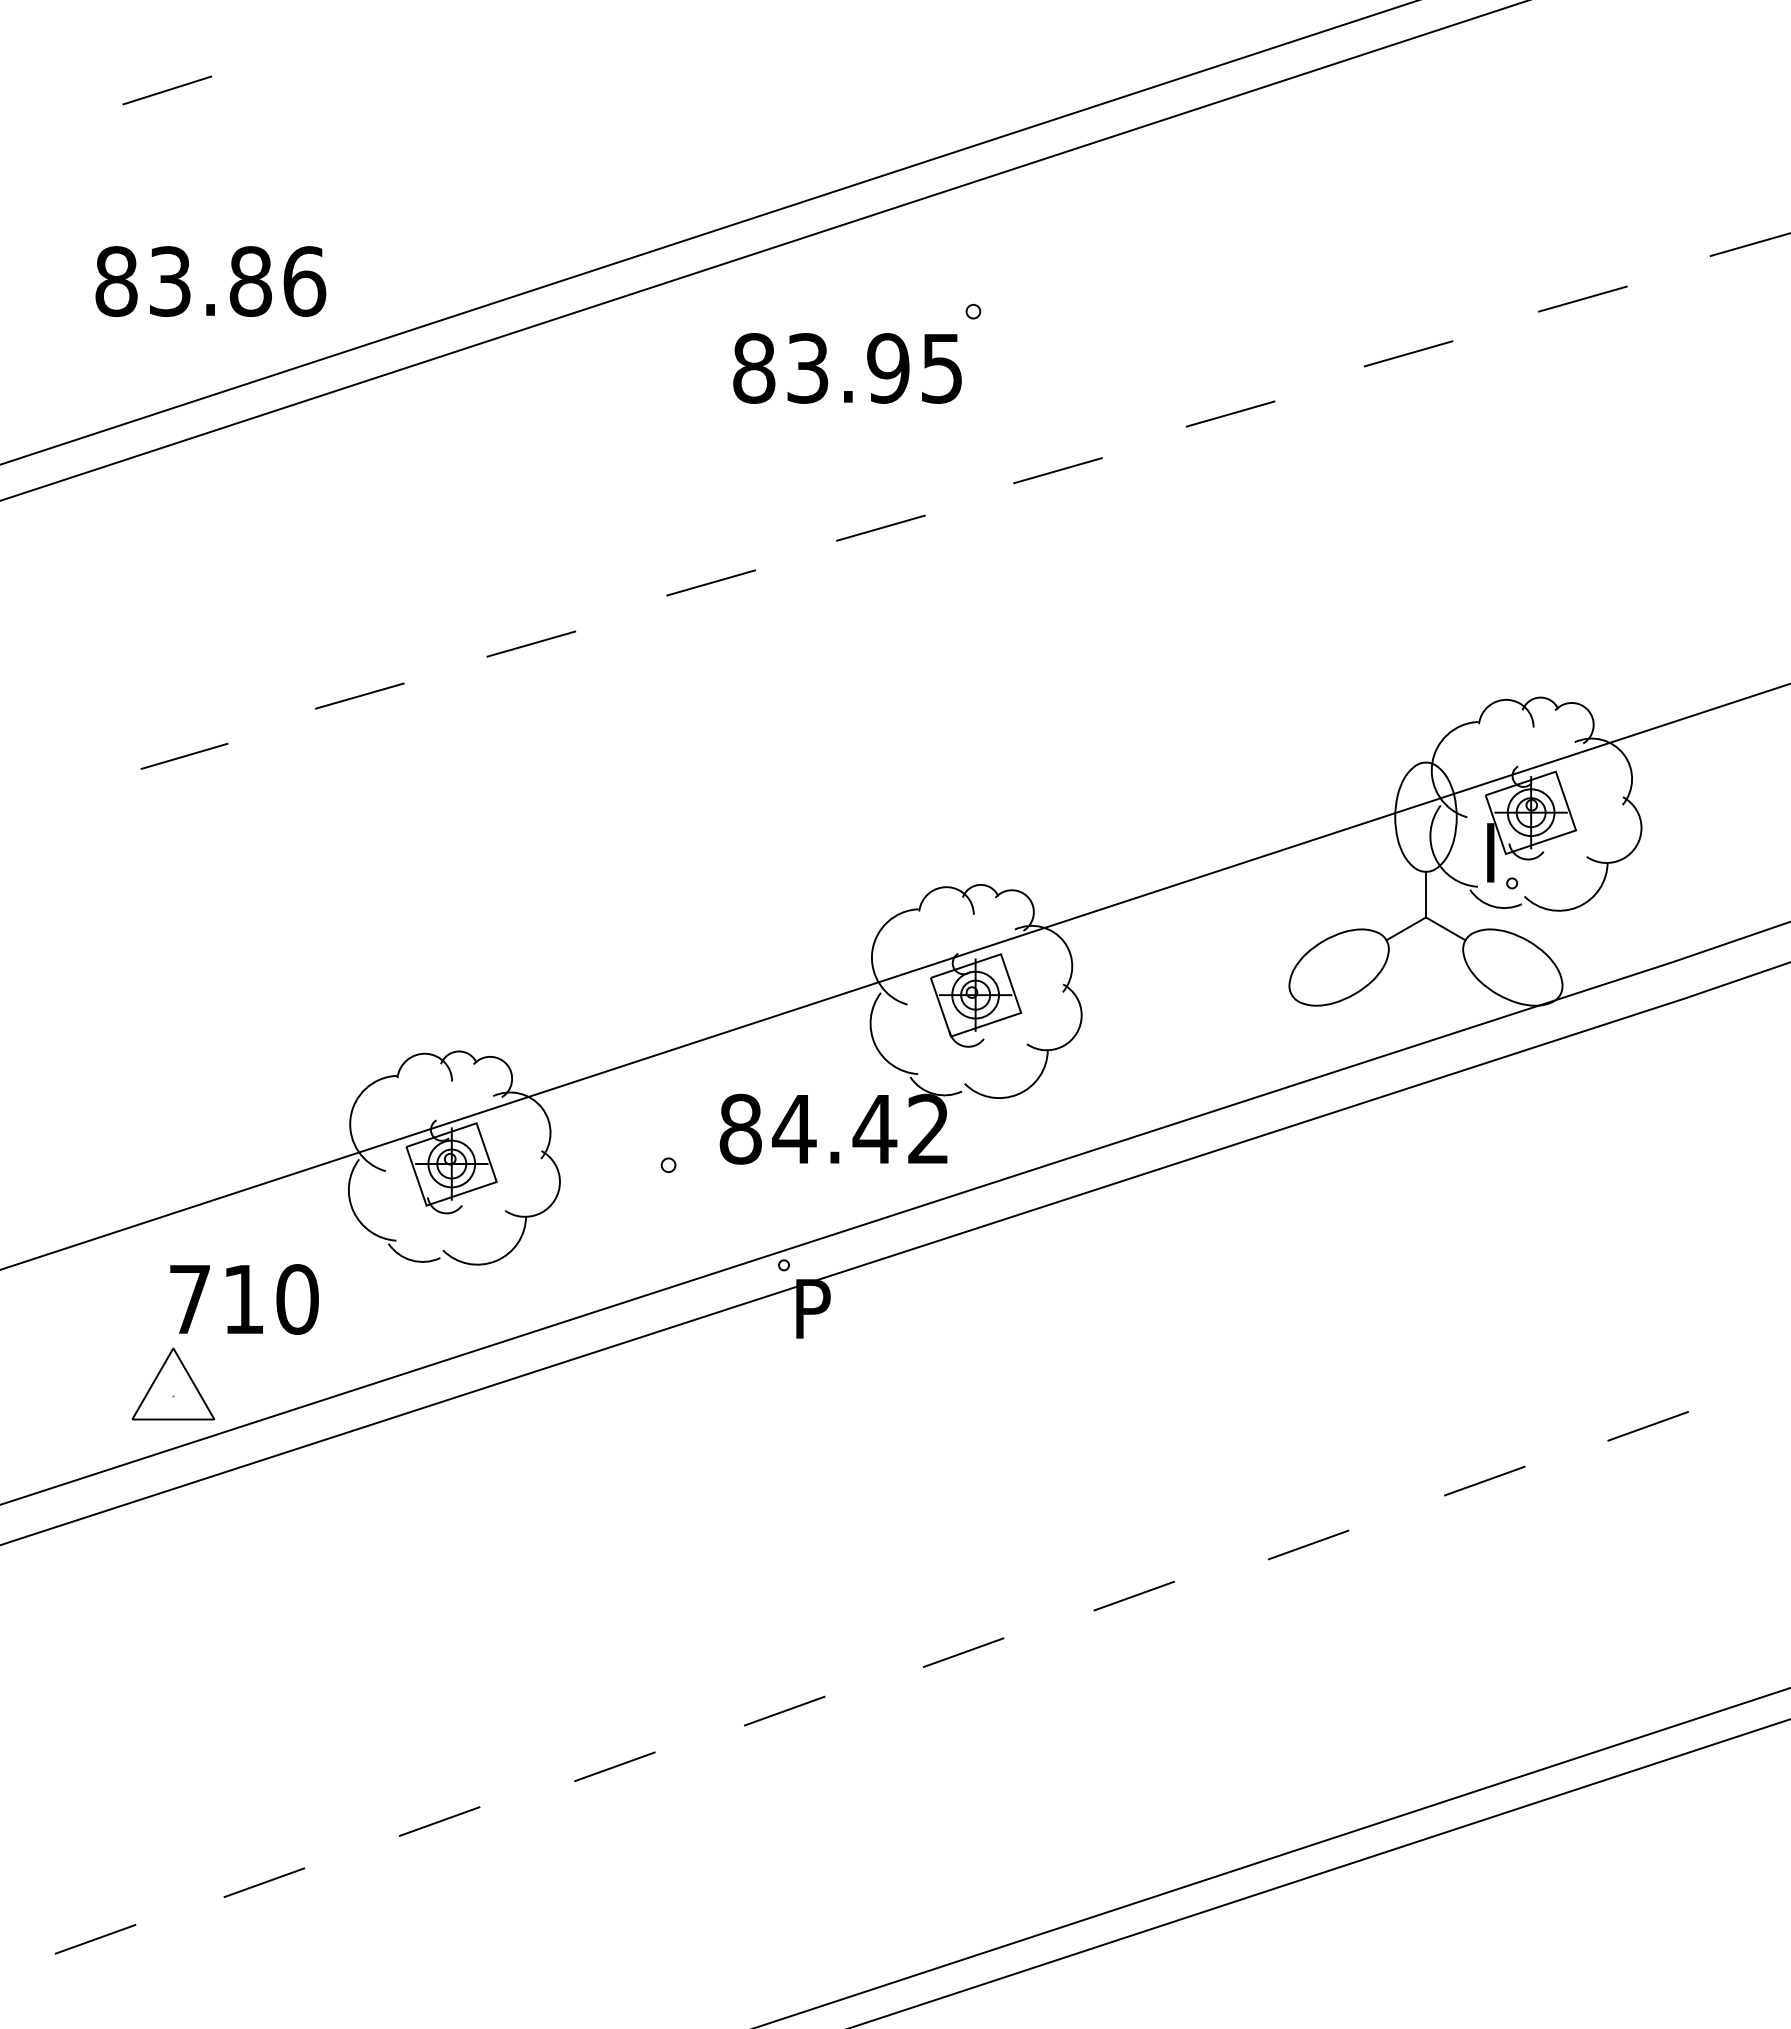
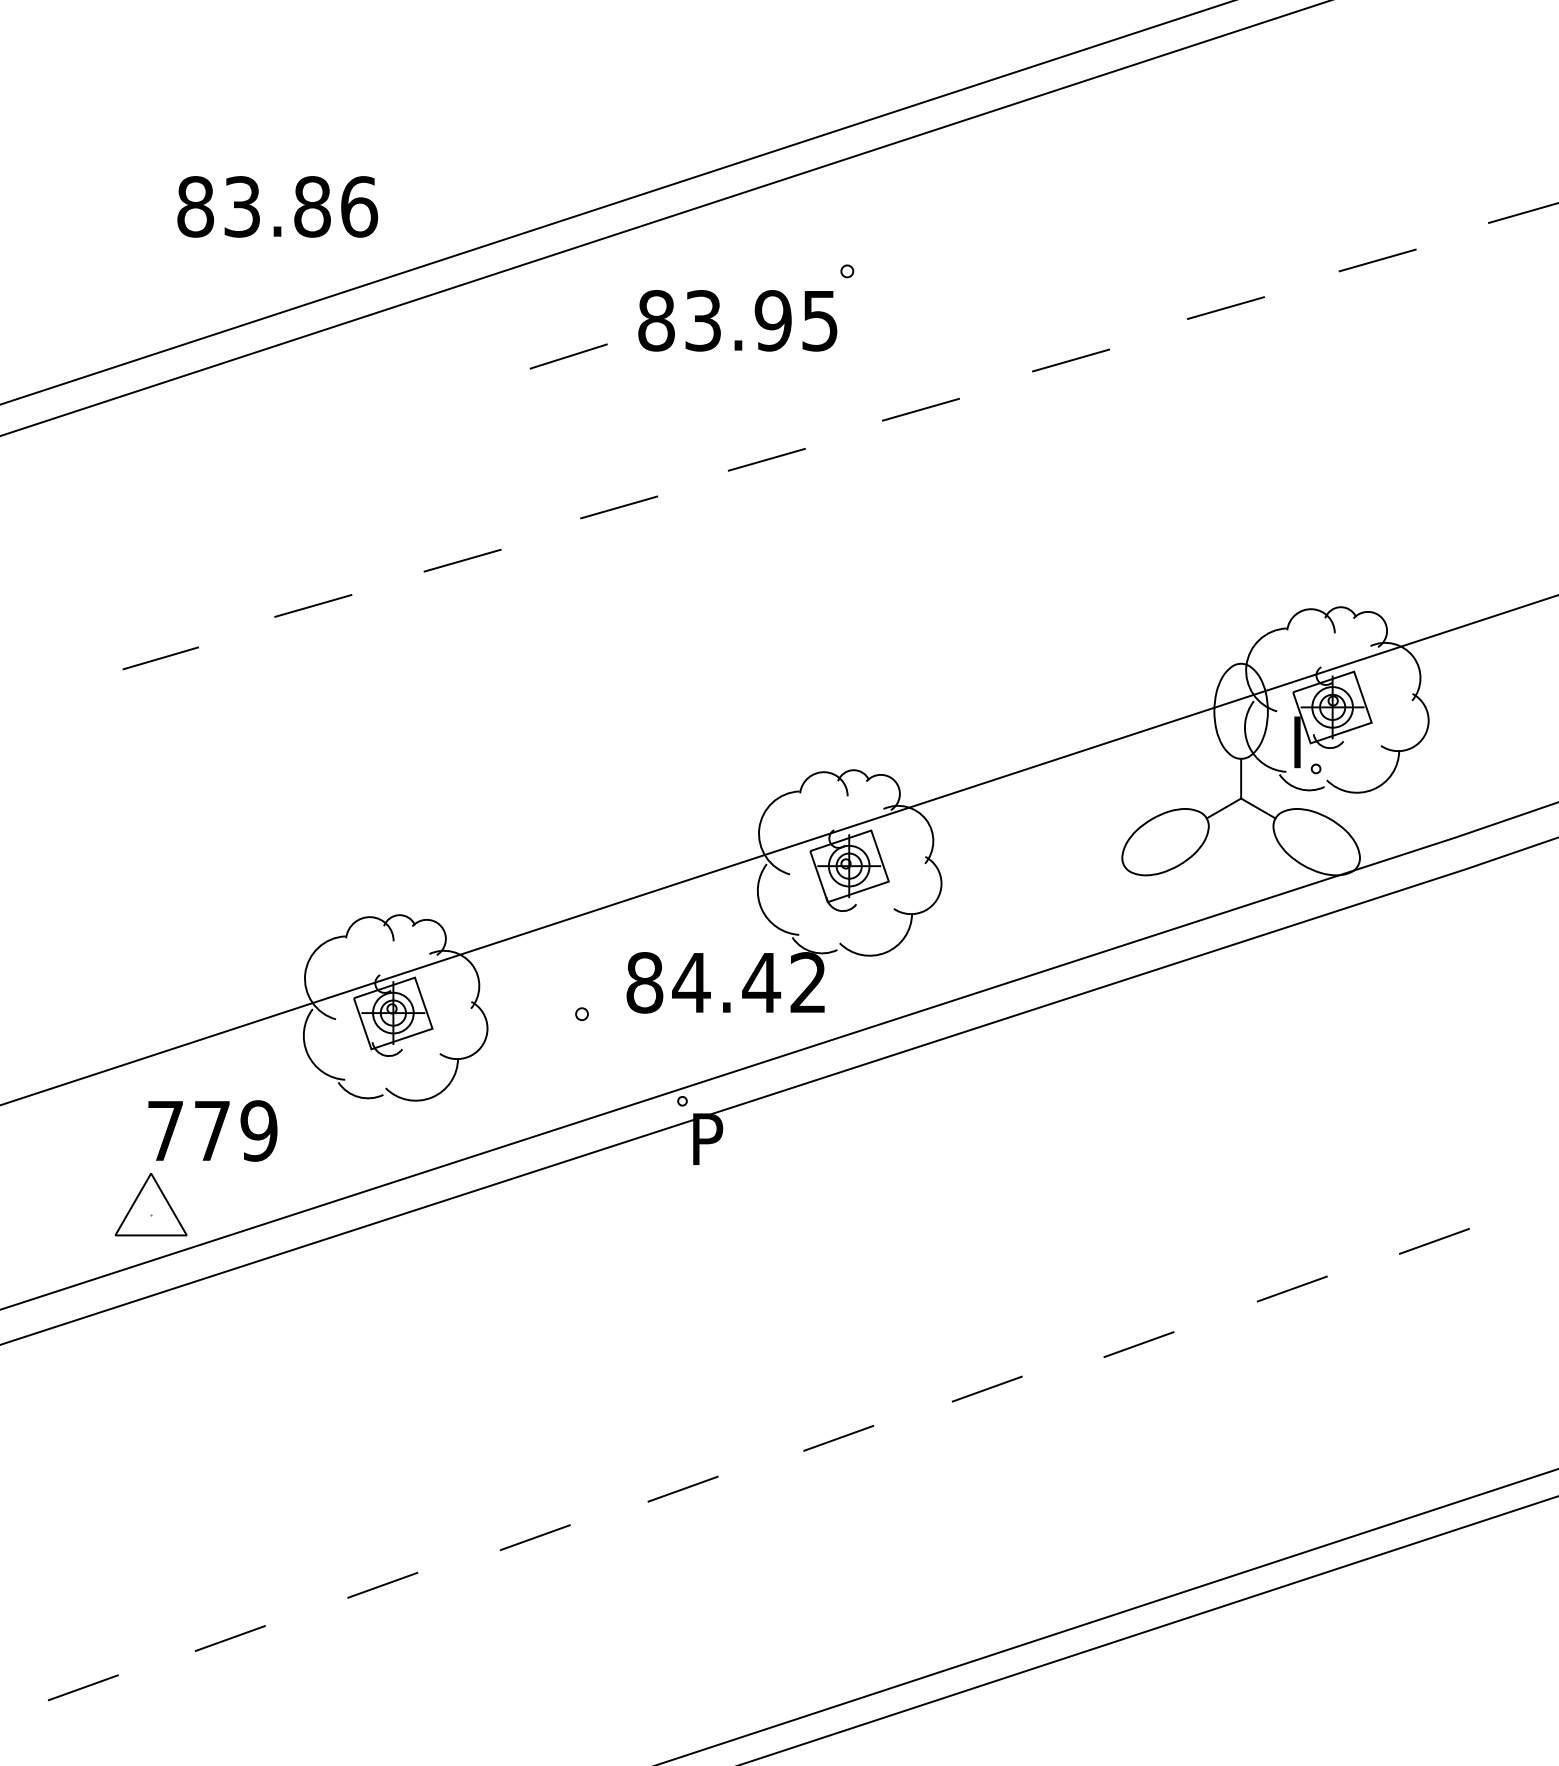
line: (166, 90) -> (568, 356), moved
text: (210, 281) -> (277, 206), moved
text: (271, 1299) -> (236, 1131), 710 -> 779

